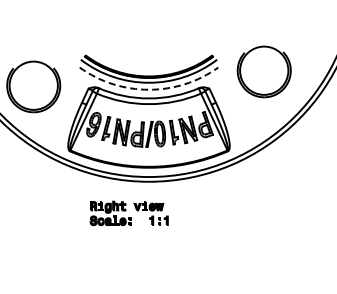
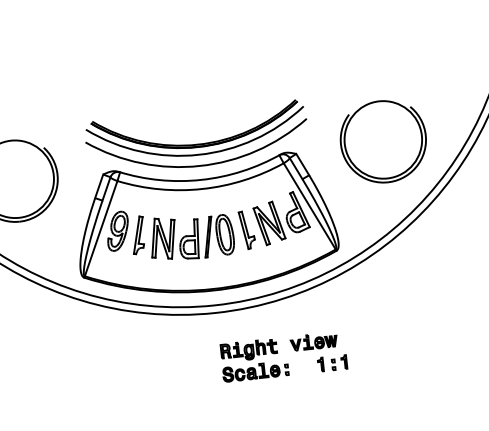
part: (263, 71) -> (382, 141), moved
arc: (149, 89) -> (200, 165), dashed -> solid
part: (128, 213) -> (282, 357), moved

